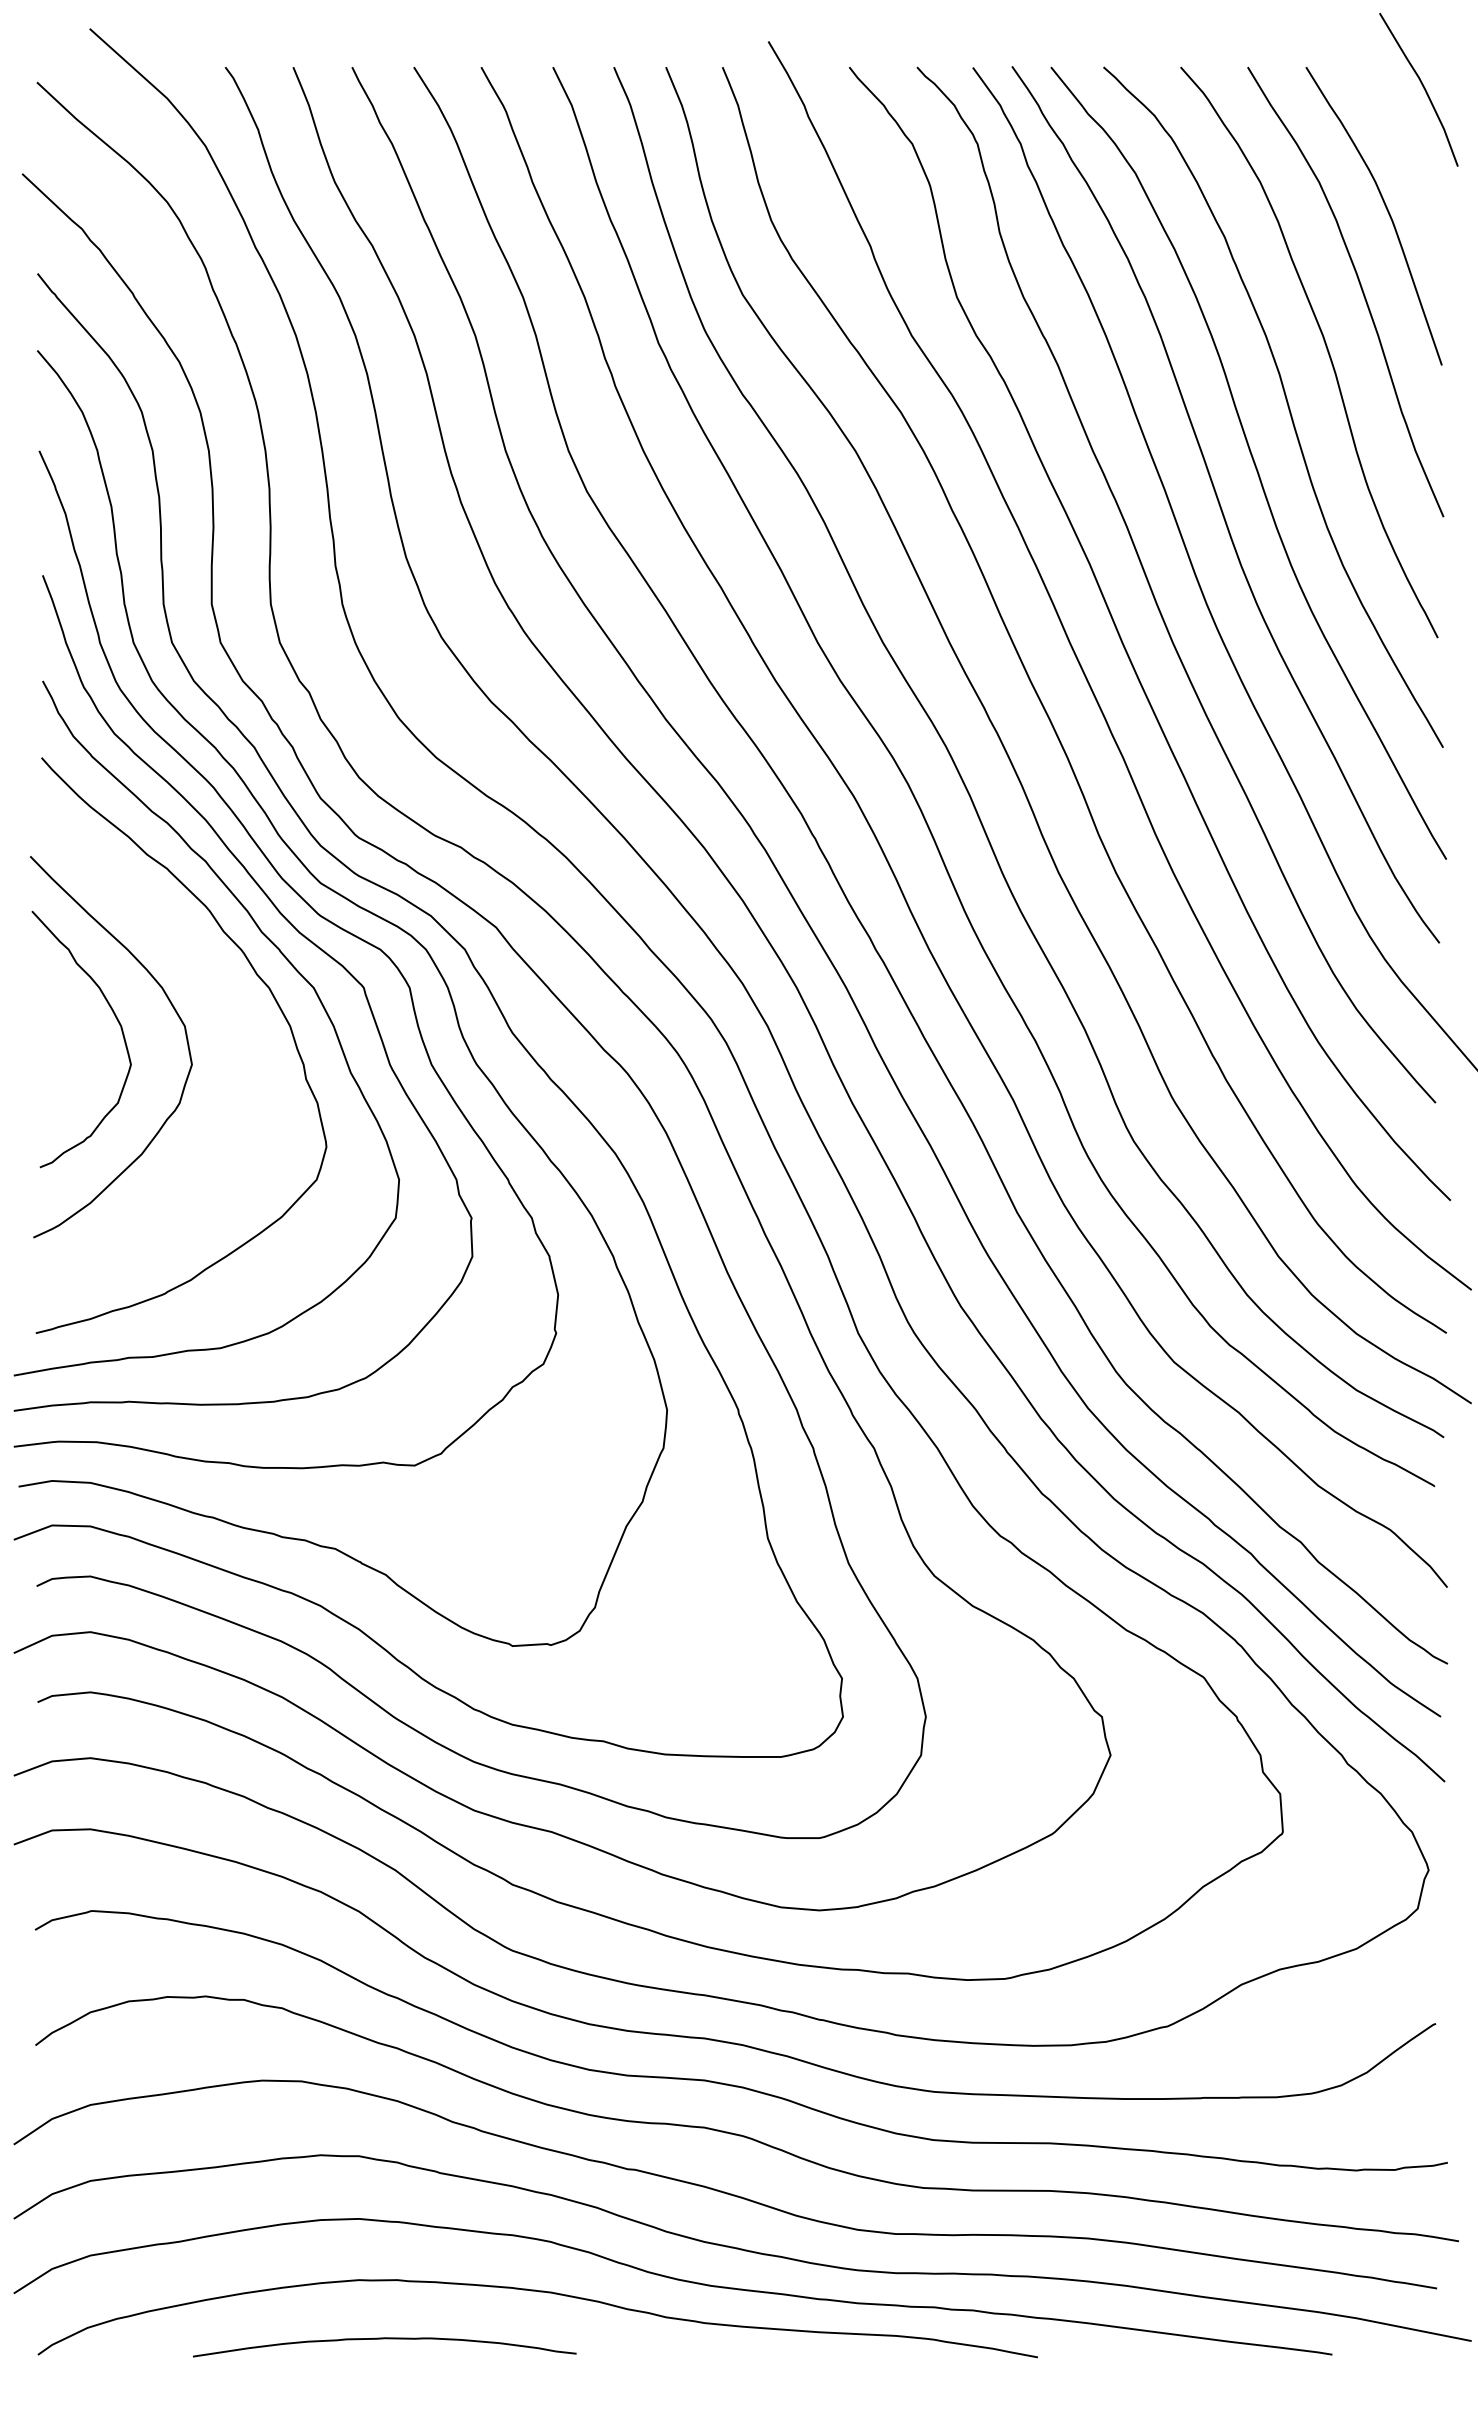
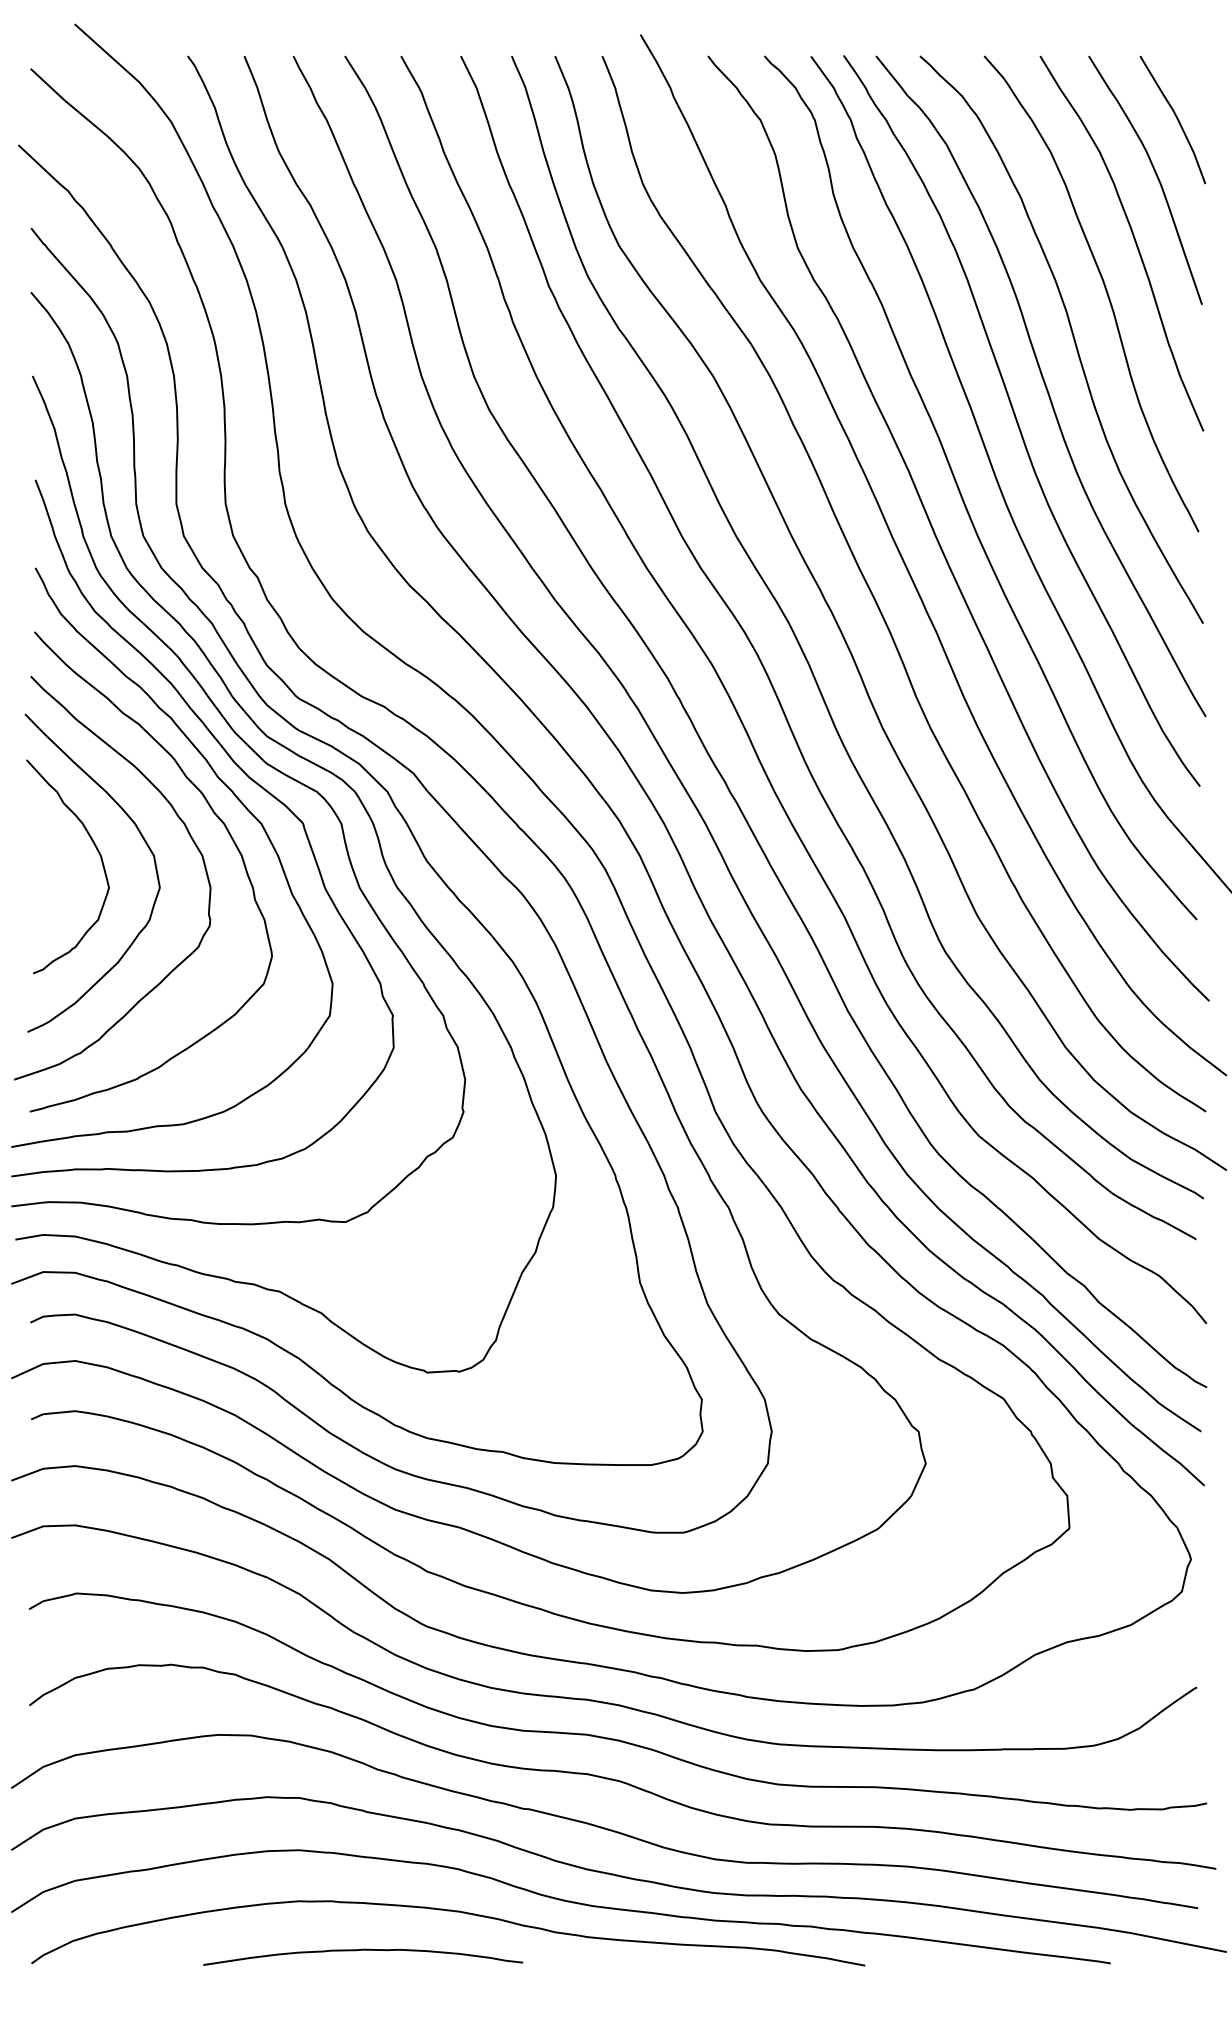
curve: (1422, 86) -> (1175, 117), moved
curve: (228, 1004) -> (190, 837), added
curve: (384, 2339) -> (362, 1950), moved

